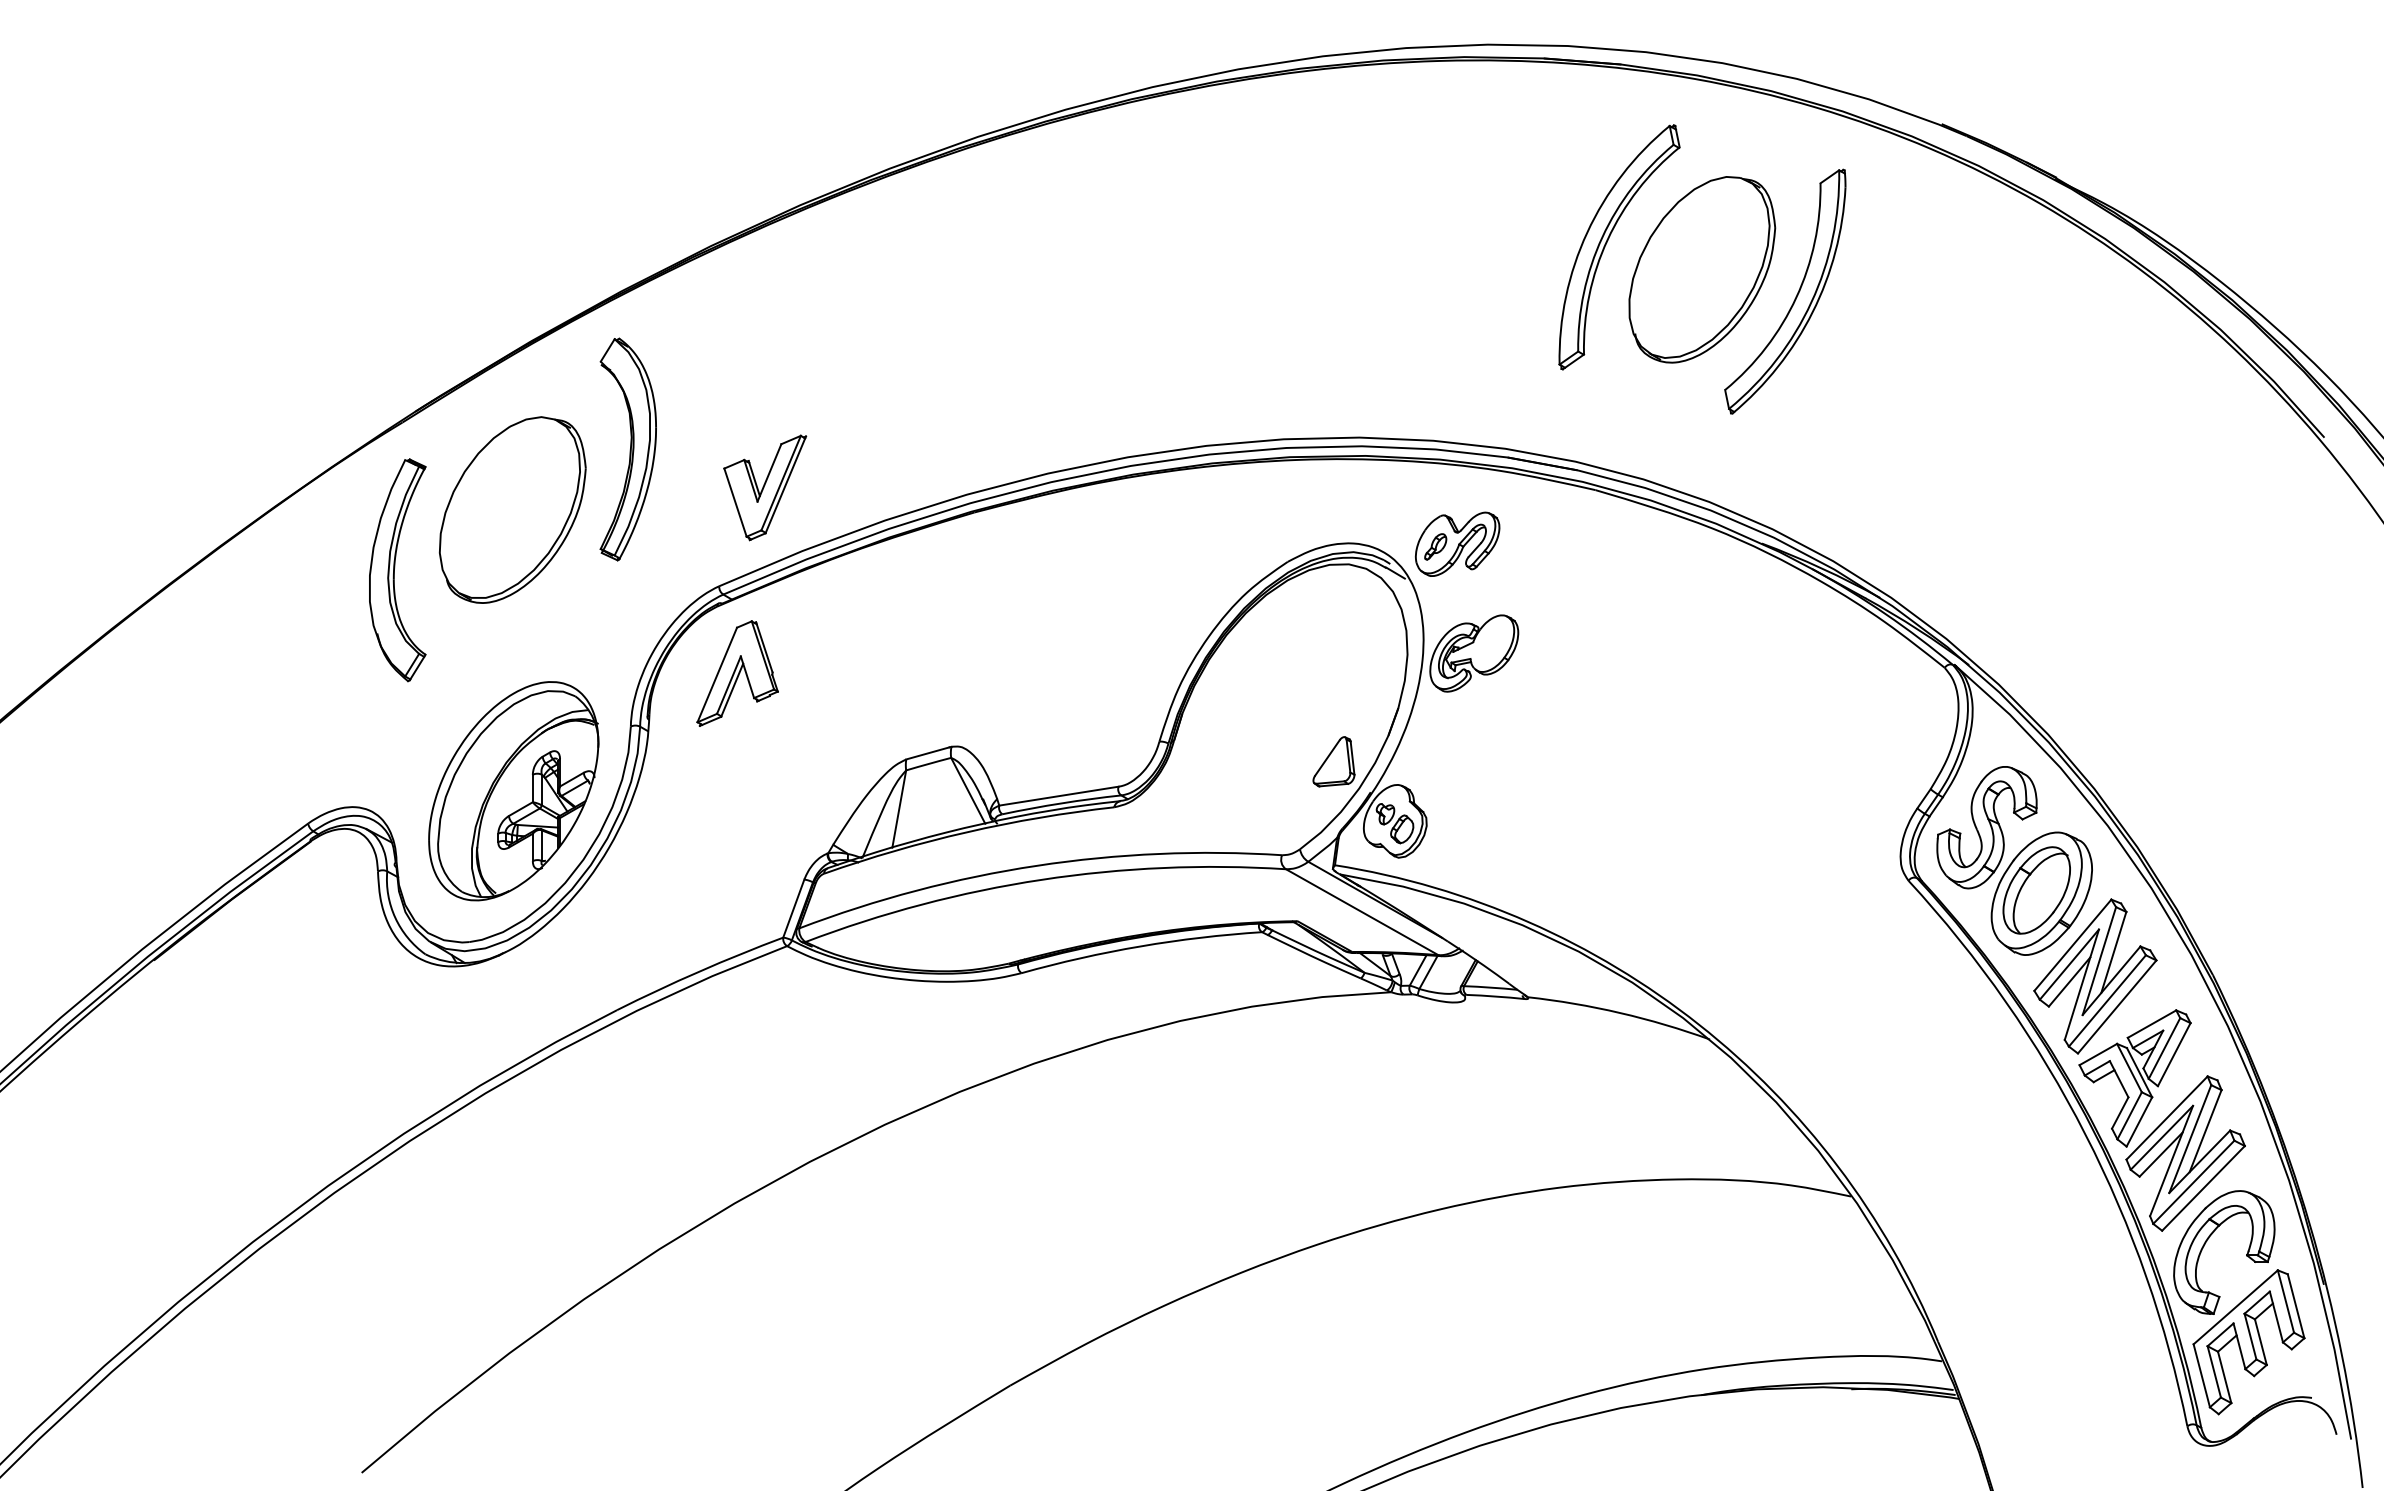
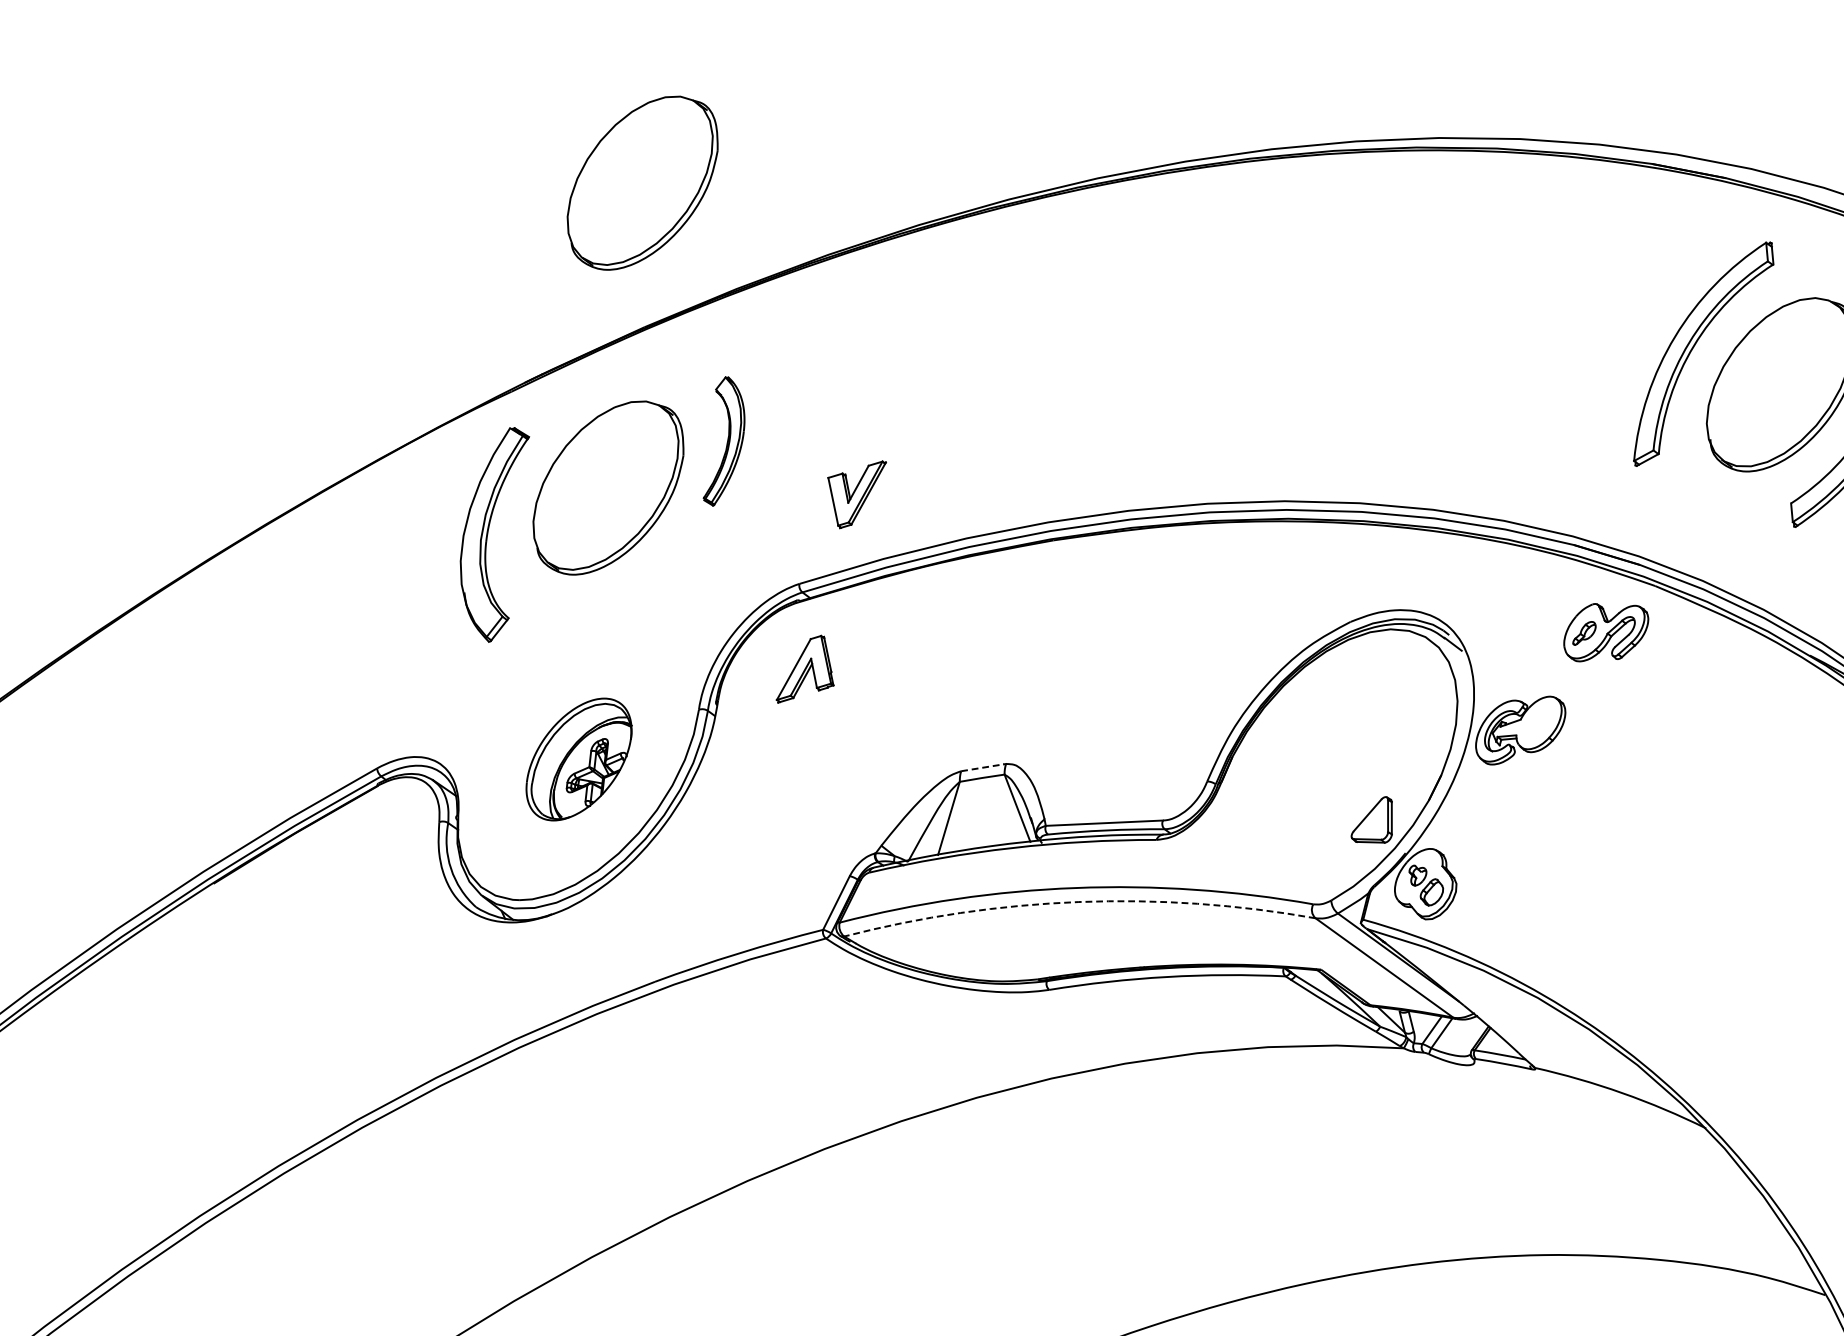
part: (512, 193) -> (642, 182), added
part: (627, 449) -> (725, 442), size x0.6
part: (765, 487) -> (854, 493), size x0.7
part: (1457, 543) -> (1606, 632), moved
part: (737, 673) -> (807, 670), size x0.7
line: (928, 753) -> (983, 767), solid -> dashed
part: (513, 791) -> (578, 759), size x0.6
arc: (1041, 879) -> (1078, 901), solid -> dashed

